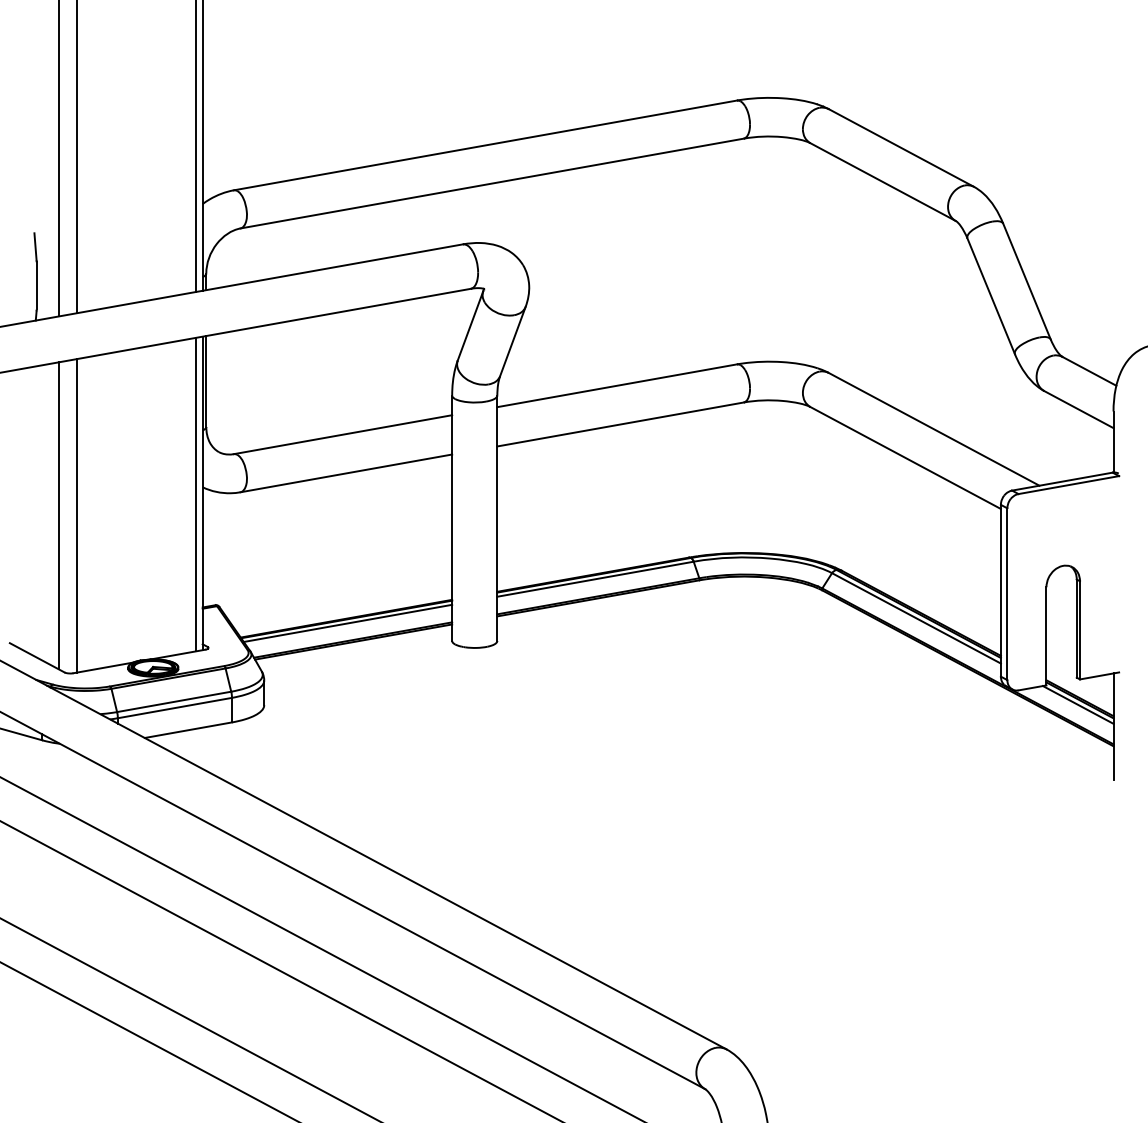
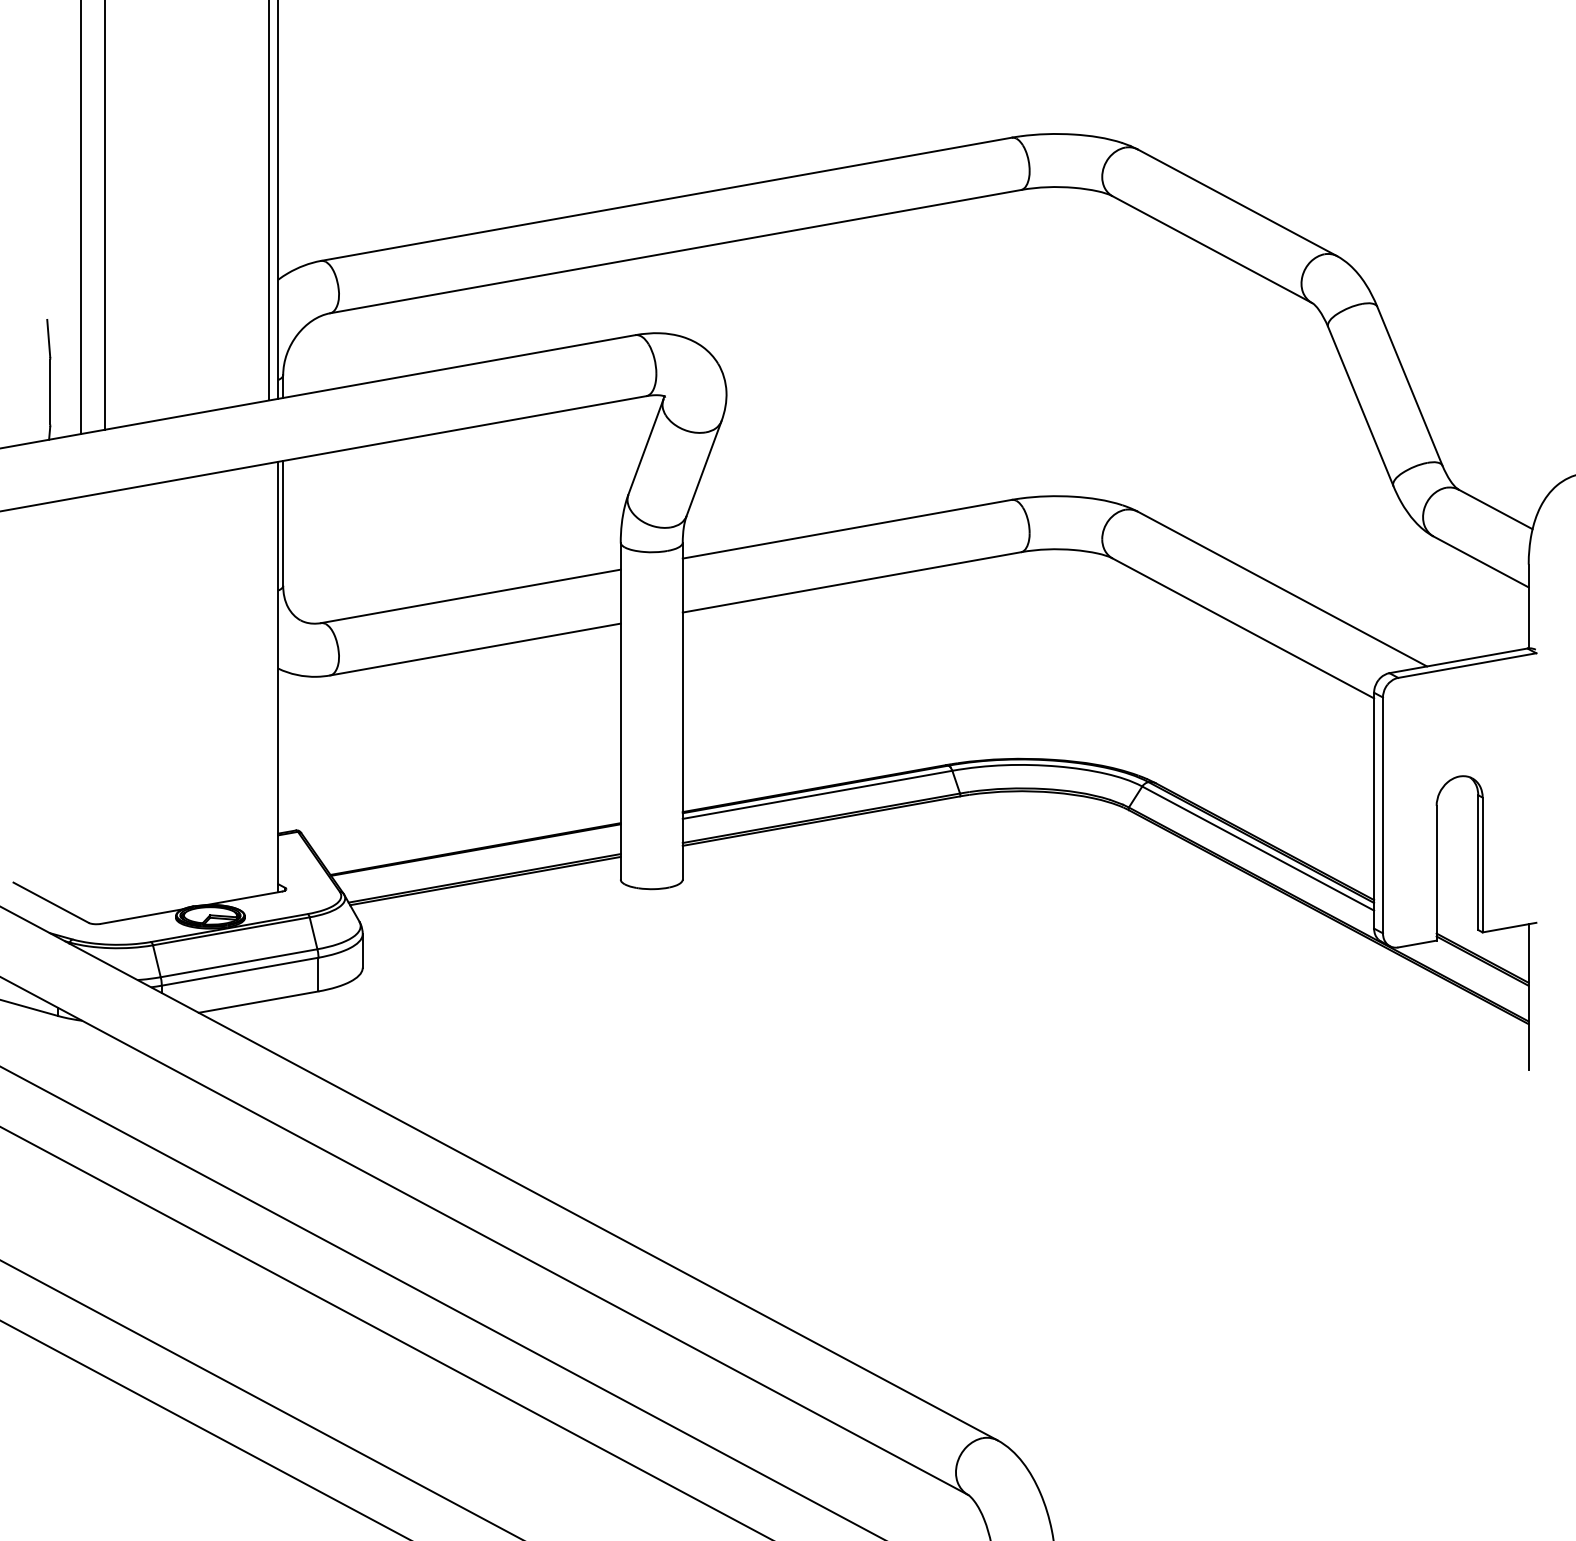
line: (196, 494) -> (269, 678), removed
line: (59, 515) -> (81, 707), removed
line: (76, 515) -> (105, 707), removed
line: (347, 622) -> (477, 854), removed
line: (1077, 704) -> (1479, 967), removed

